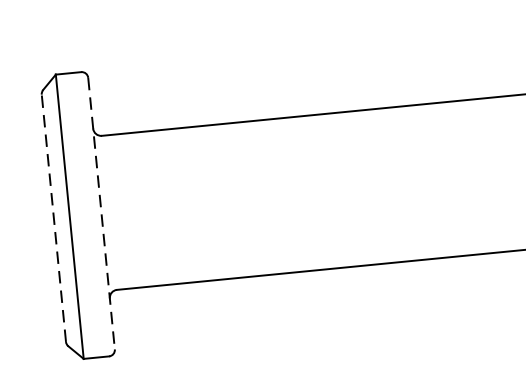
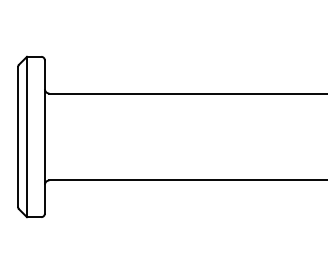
line: (100, 214) -> (44, 137), dashed -> solid
line: (54, 217) -> (18, 136), dashed -> solid

